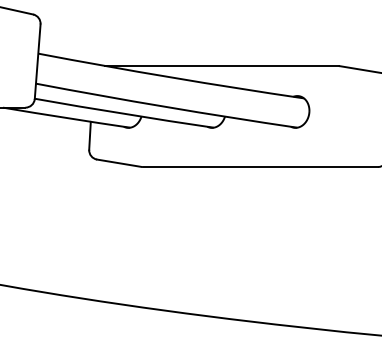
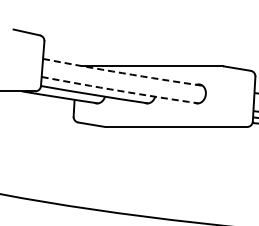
arc: (170, 77) -> (122, 73), solid -> dashed
arc: (167, 106) -> (120, 90), solid -> dashed

